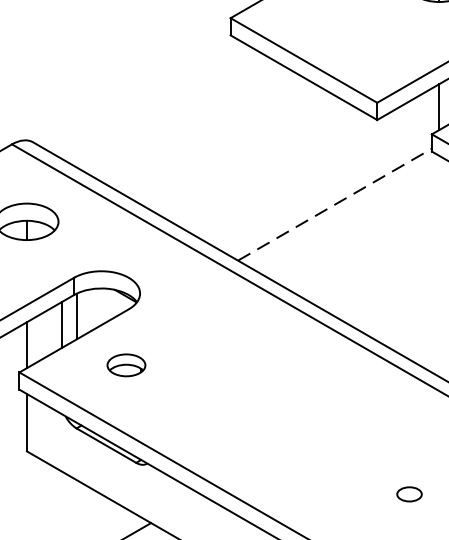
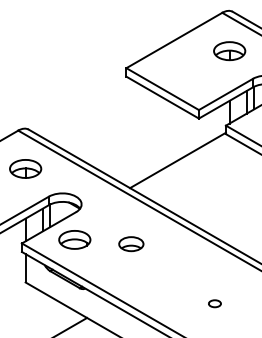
line: (335, 204) -> (178, 160), dashed -> solid
part: (125, 364) -> (74, 239), size x1.67
part: (240, 374) -> (131, 244), added

